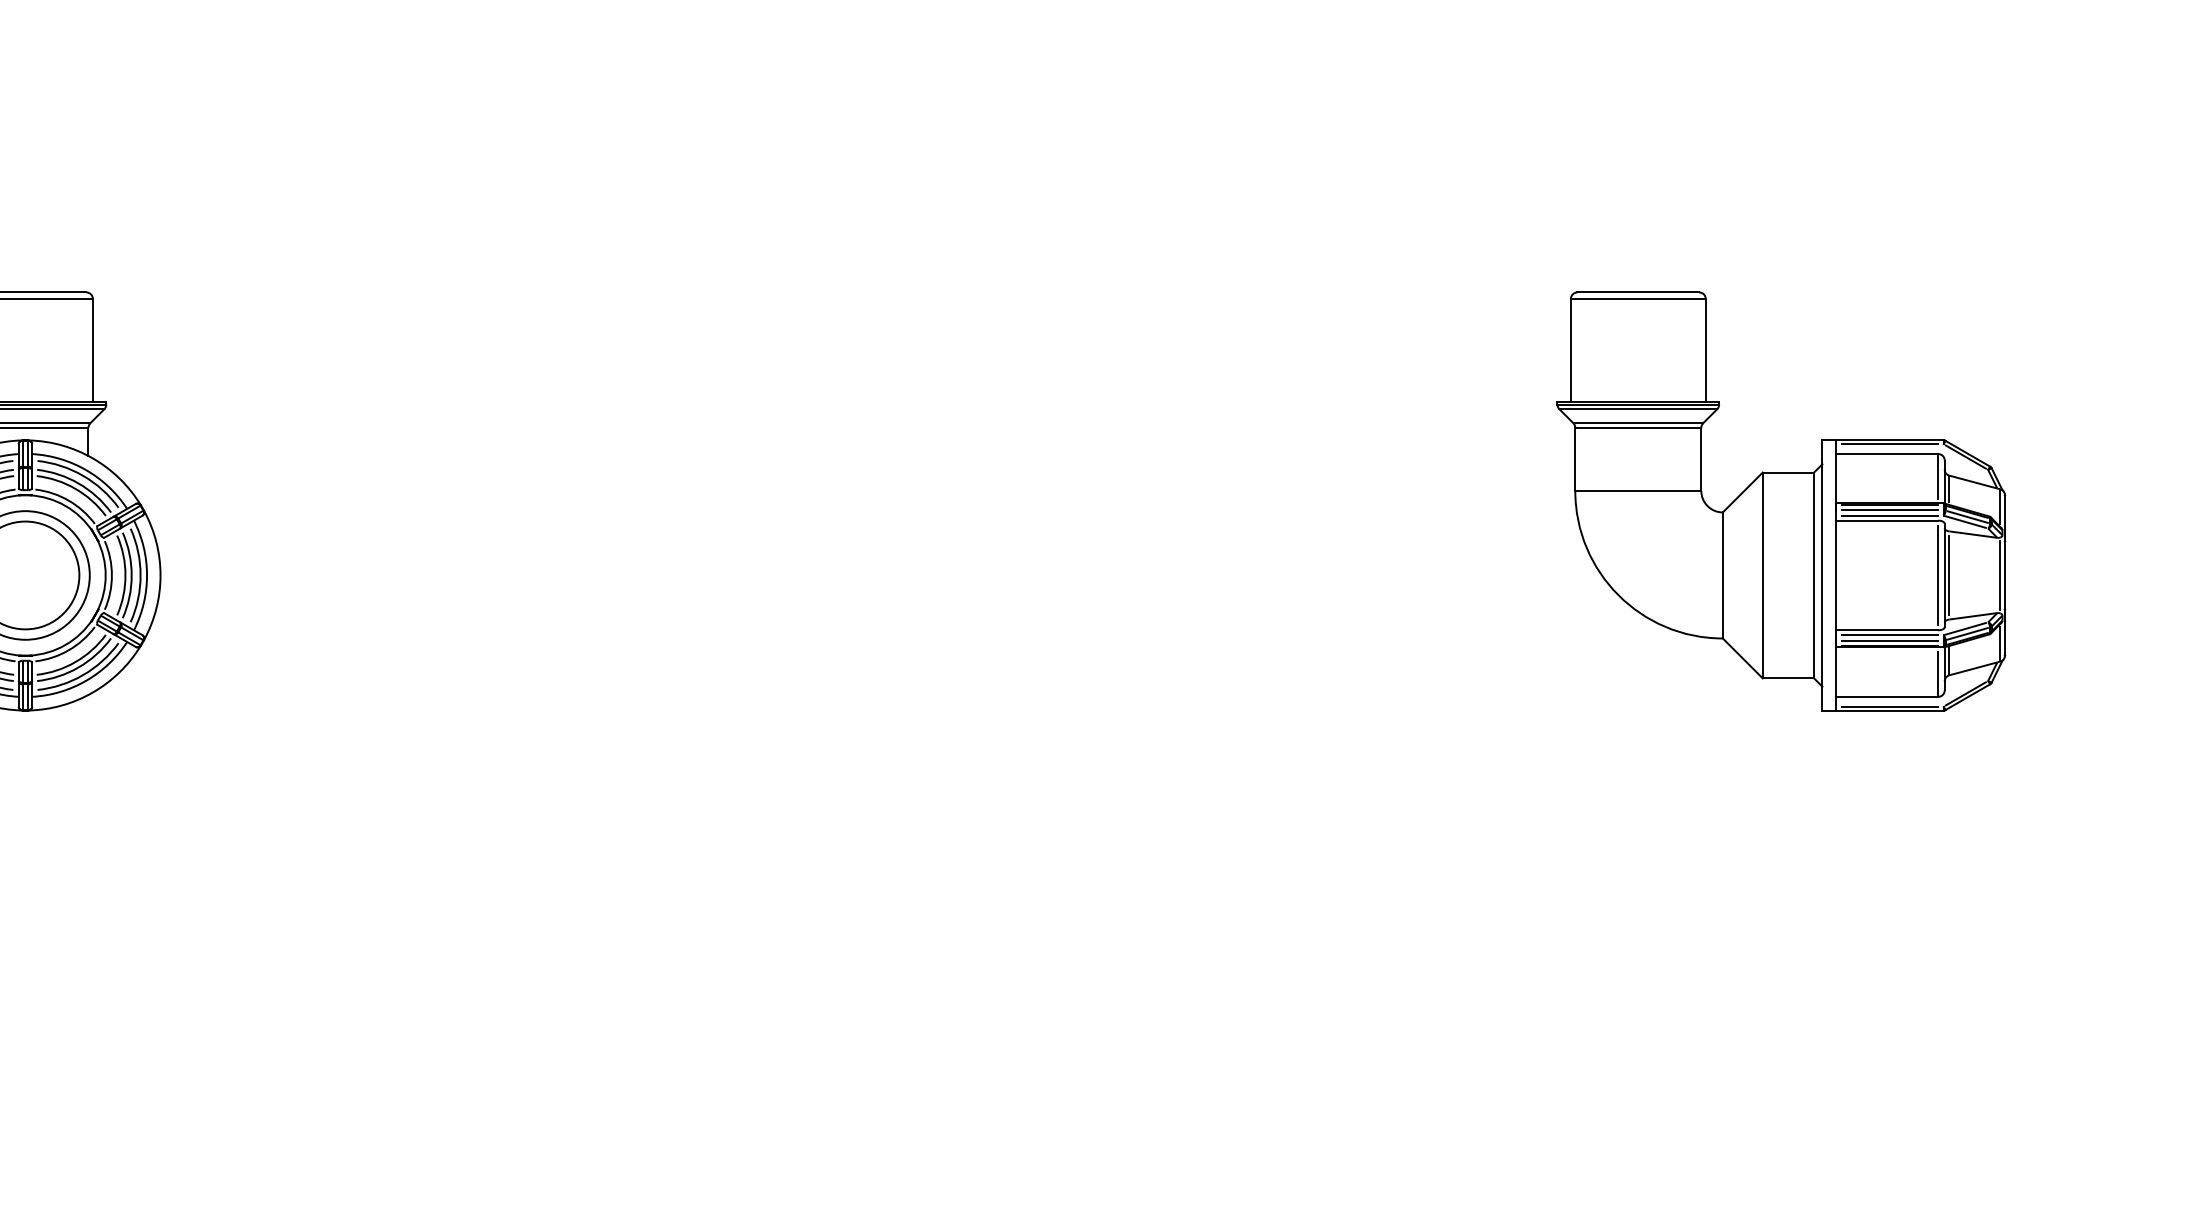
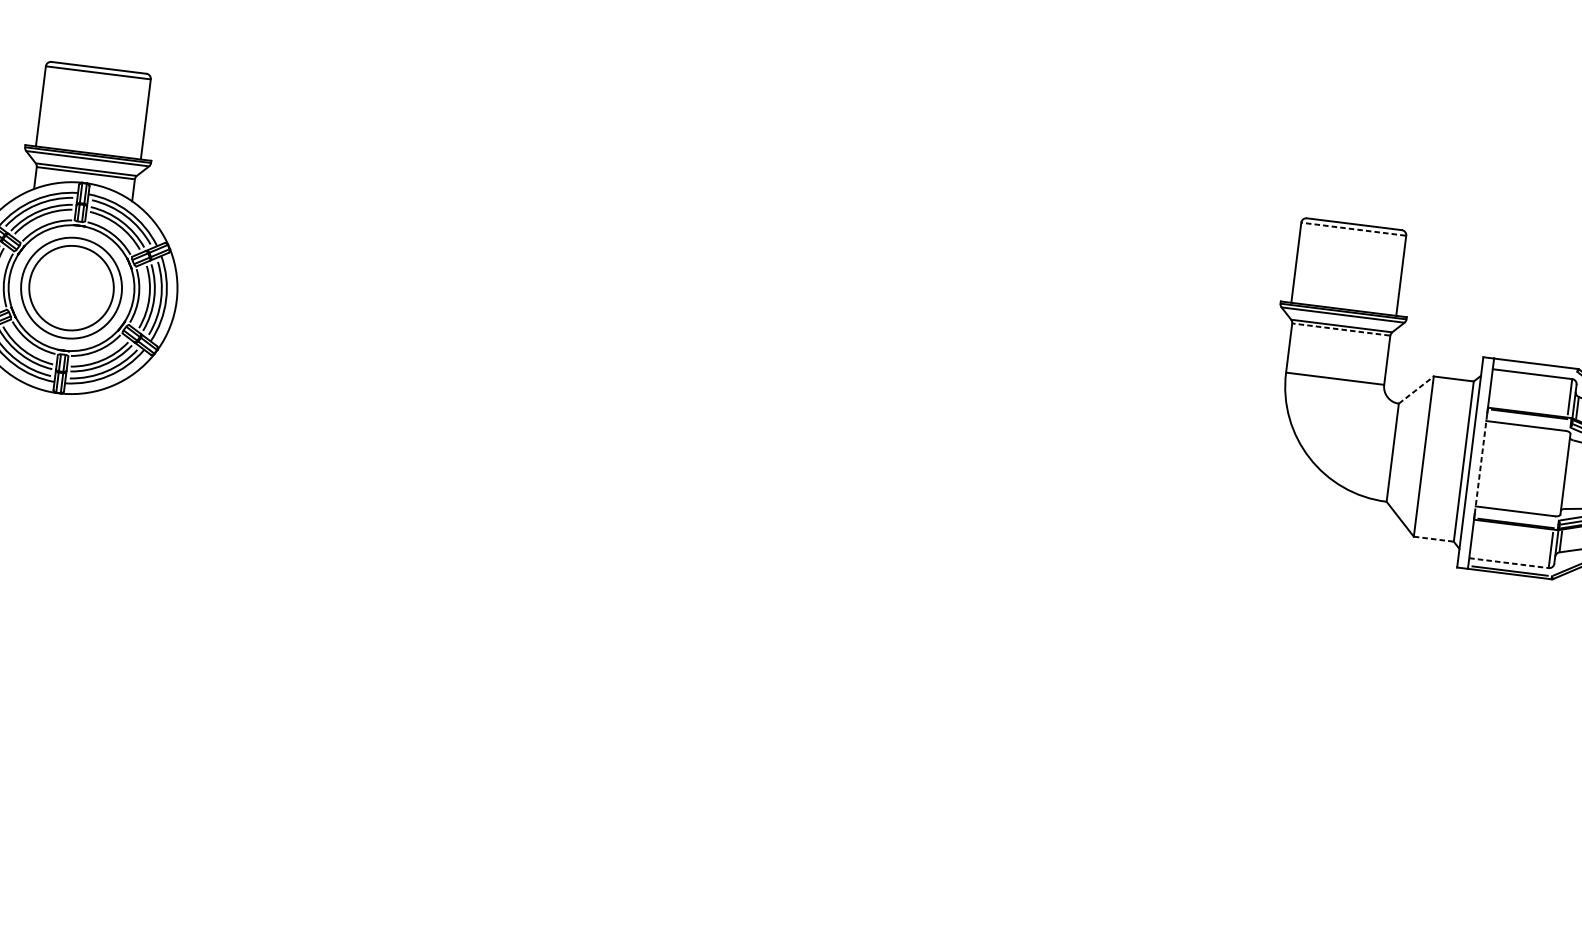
line: (1638, 298) -> (1353, 228), solid -> dashed
line: (1637, 427) -> (1340, 329), solid -> dashed
line: (1889, 444) -> (1535, 366), removed
line: (1743, 492) -> (1416, 390), solid -> dashed
line: (1889, 510) -> (1528, 418), removed
line: (1889, 515) -> (1528, 422), removed
line: (1836, 574) -> (1481, 462), solid -> dashed
line: (1938, 575) -> (1560, 473), removed
line: (1949, 575) -> (1569, 474), removed
line: (1889, 635) -> (1516, 515), removed
line: (1889, 640) -> (1516, 519), removed
line: (1788, 678) -> (1433, 539), solid -> dashed
line: (1887, 696) -> (1509, 562), solid -> dashed

